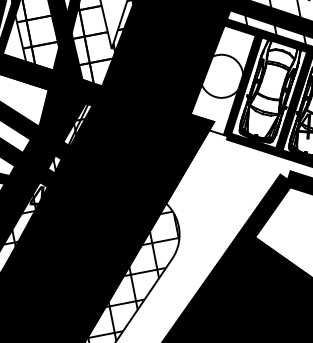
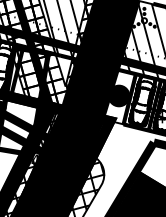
fill: (220, 75) -> (118, 95), added

